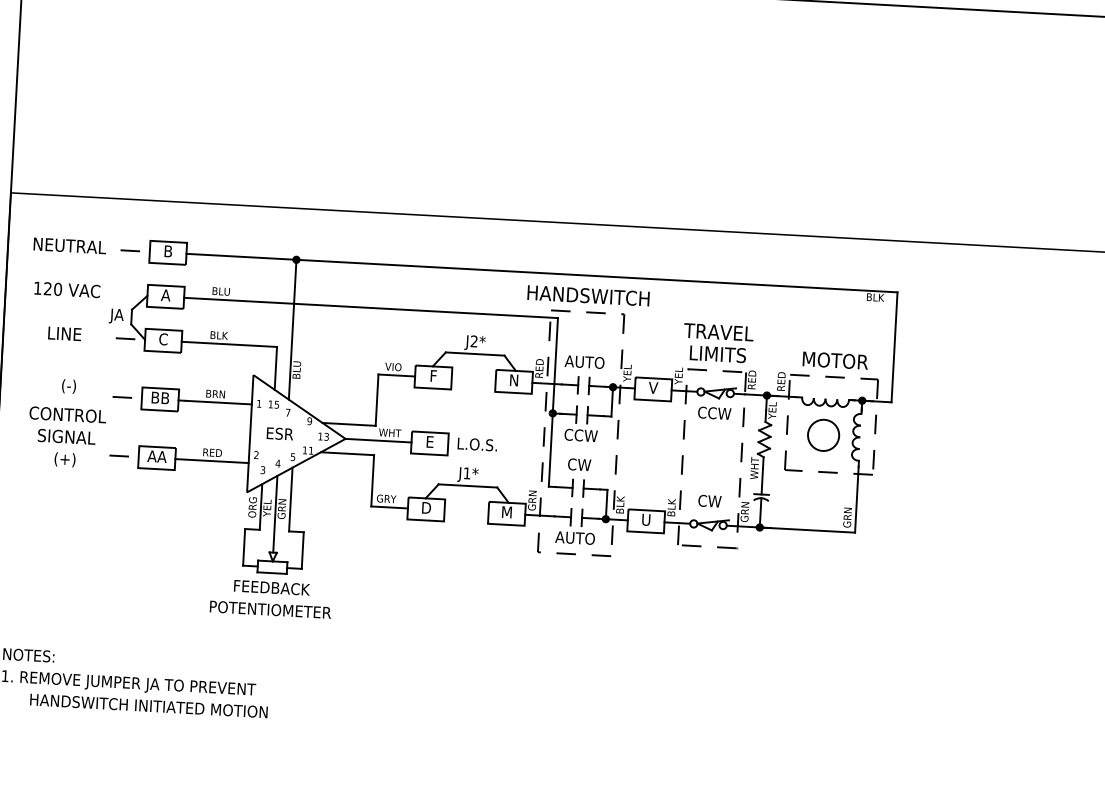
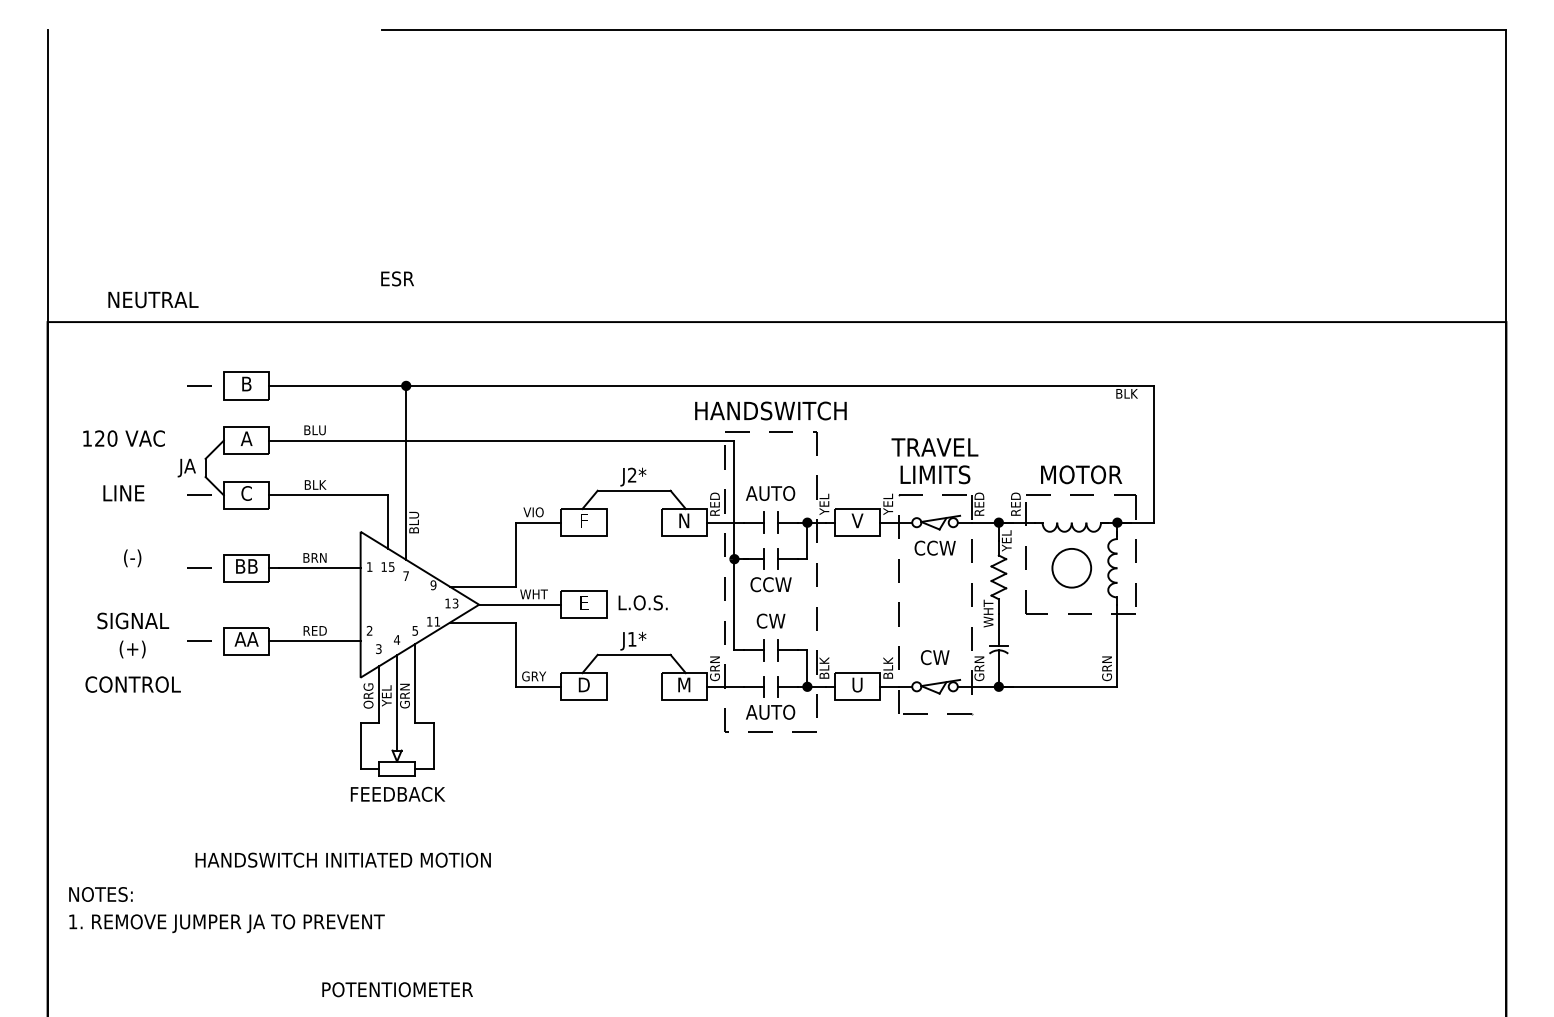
text: (70, 245) -> (153, 299), moved
text: (67, 414) -> (132, 684), moved
text: (280, 433) -> (397, 278), moved
text: (270, 609) -> (397, 989), moved
text: (148, 705) -> (342, 859), moved

